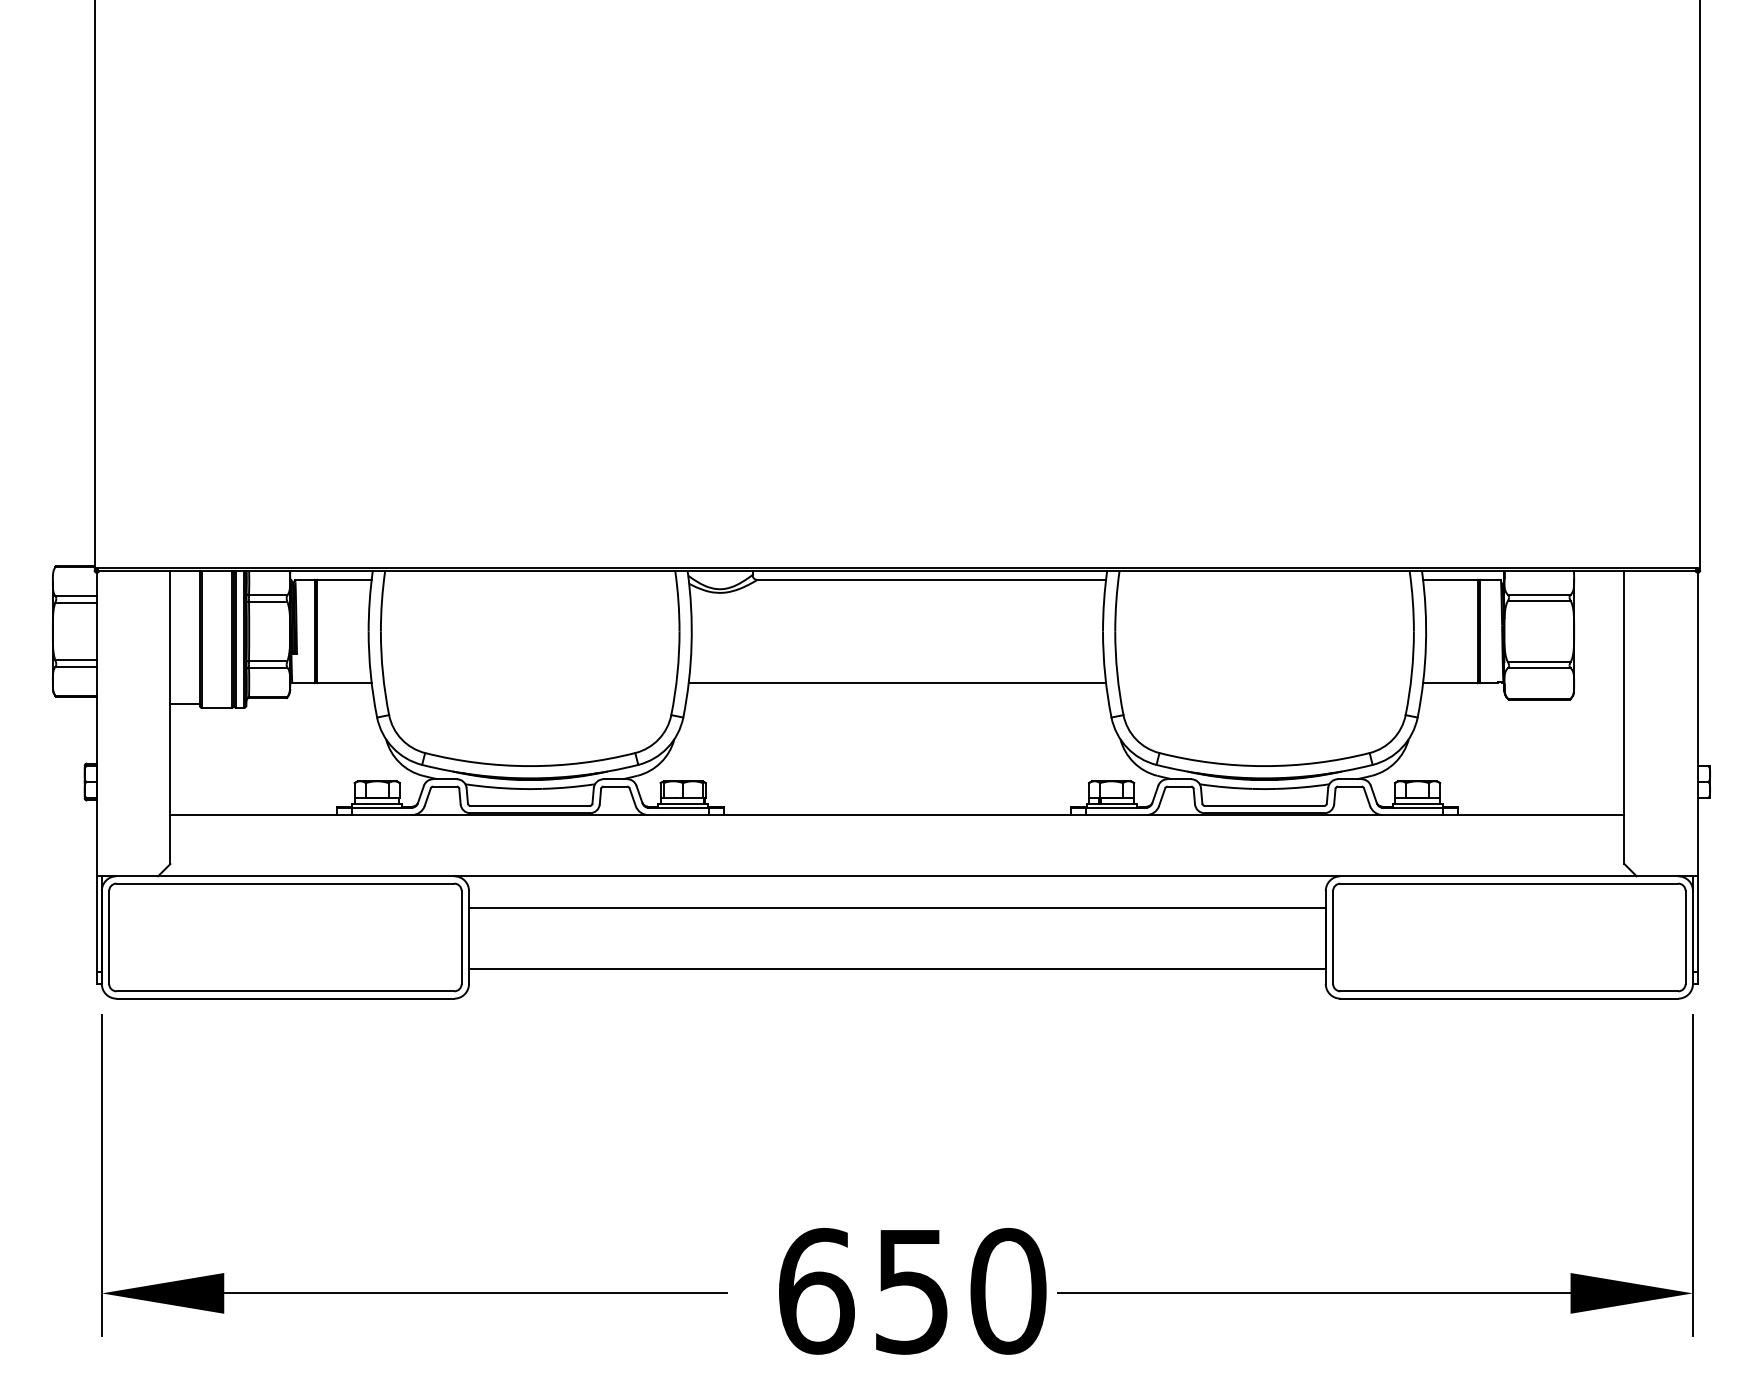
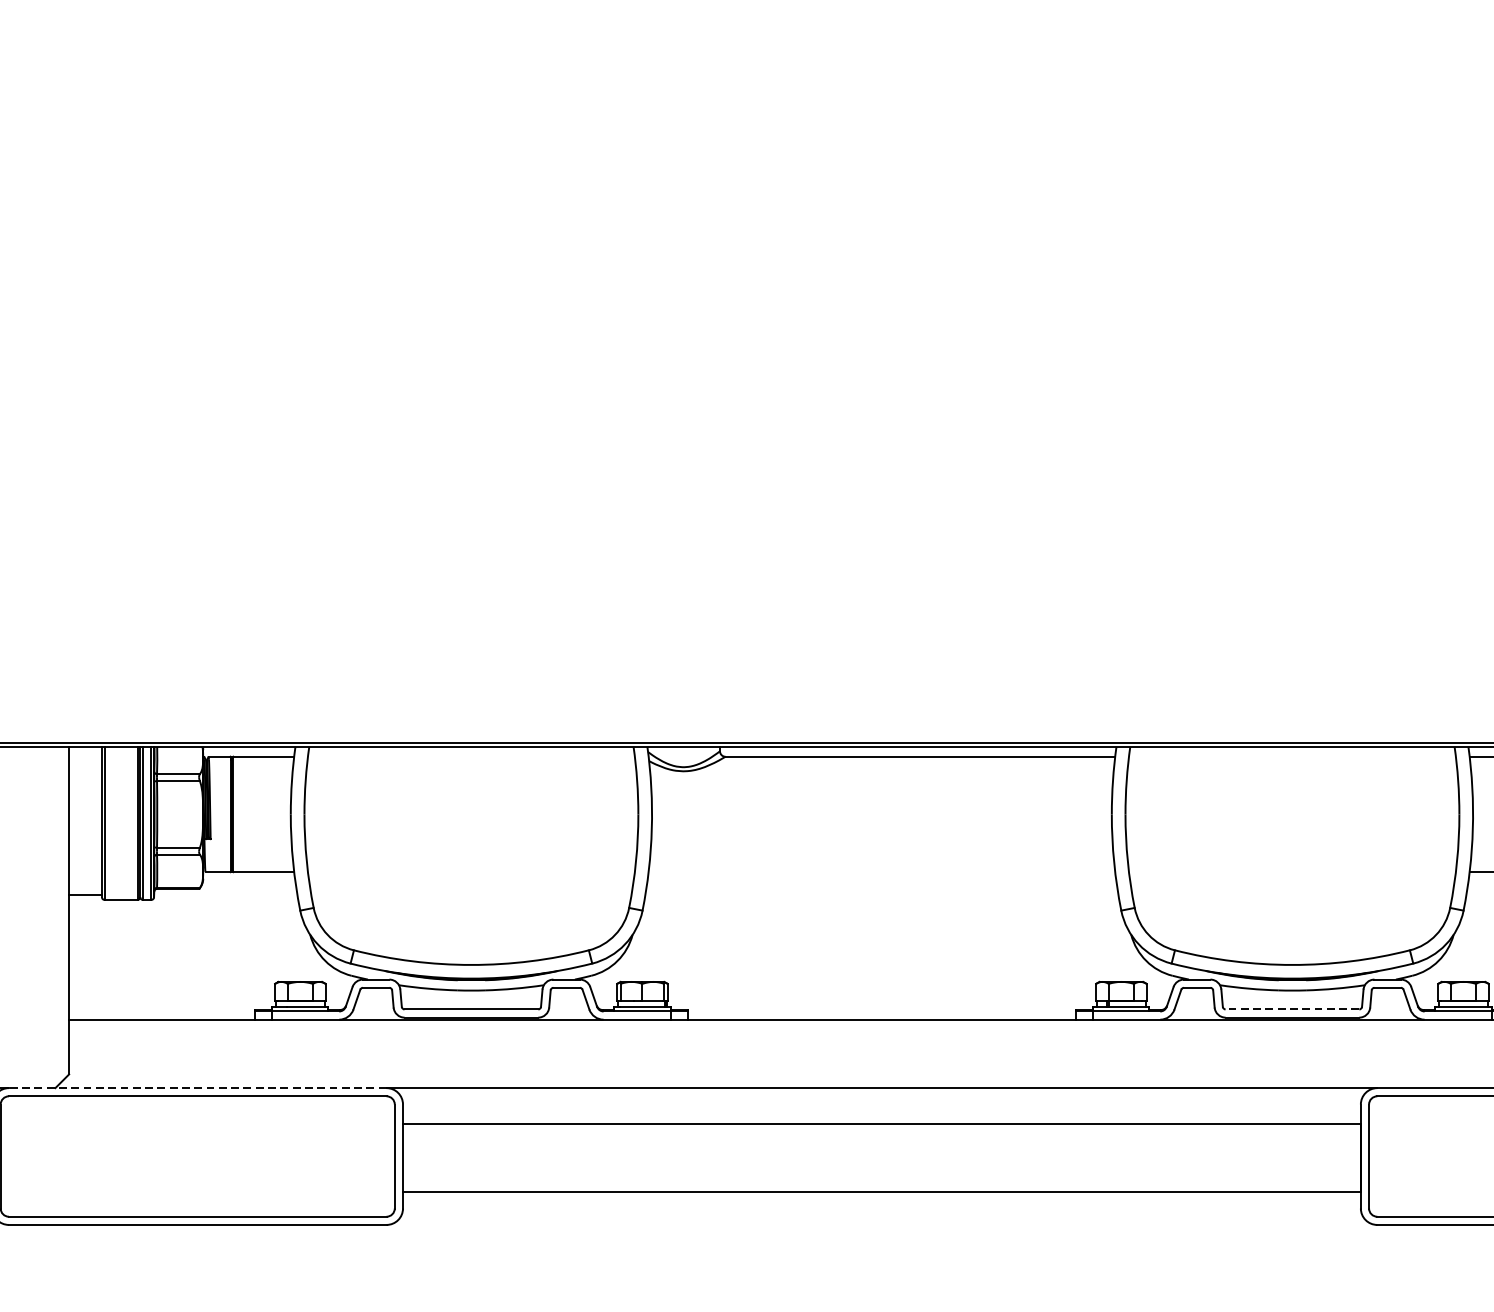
line: (897, 683) -> (882, 872), removed
line: (1264, 805) -> (1292, 1008), solid -> dashed
line: (285, 876) -> (197, 1088), solid -> dashed

